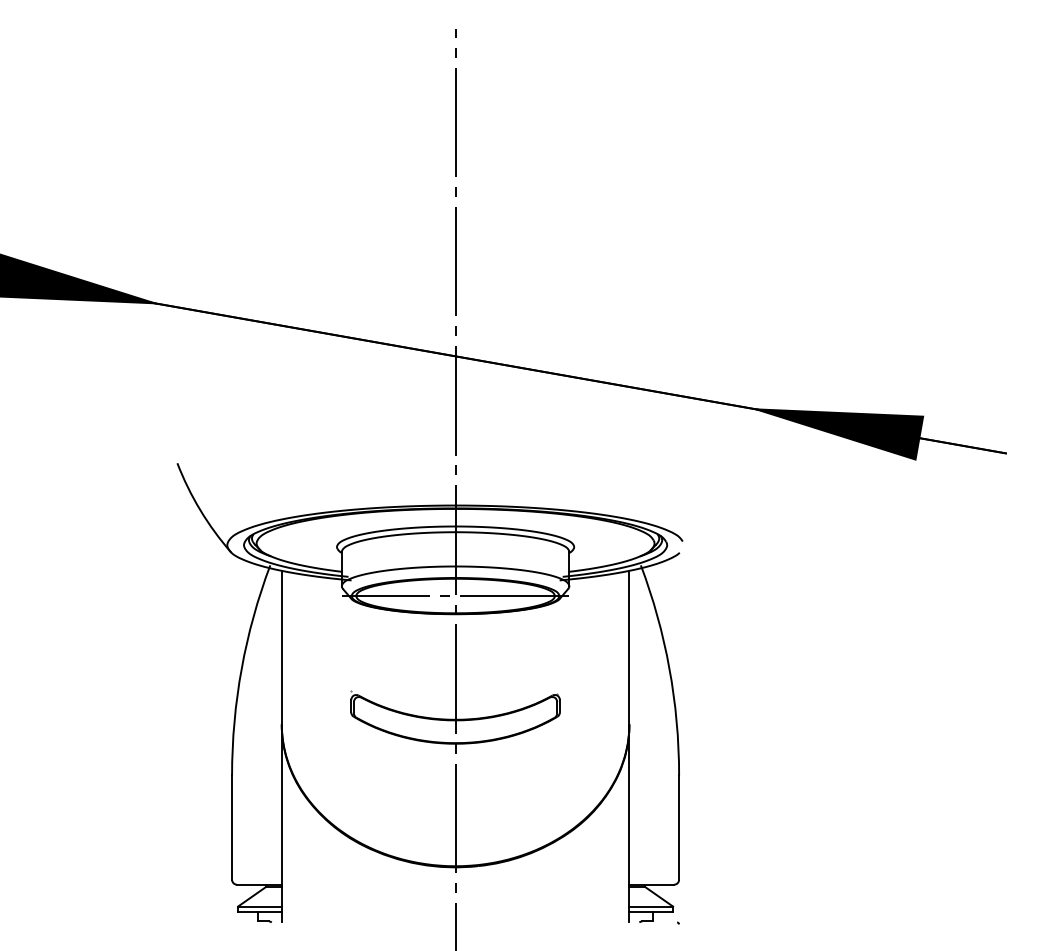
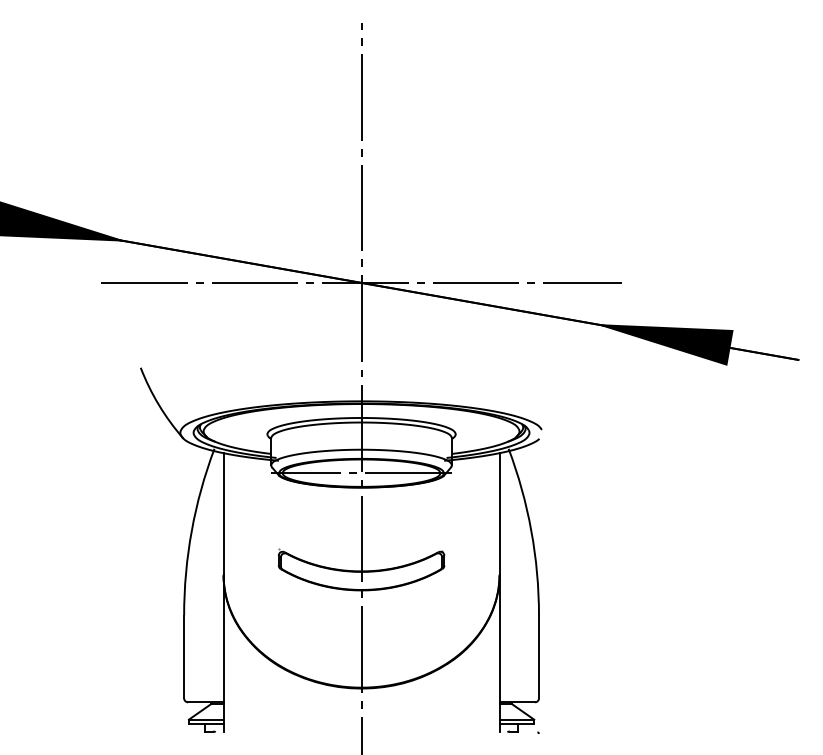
line: (455, 356) -> (361, 283), added

